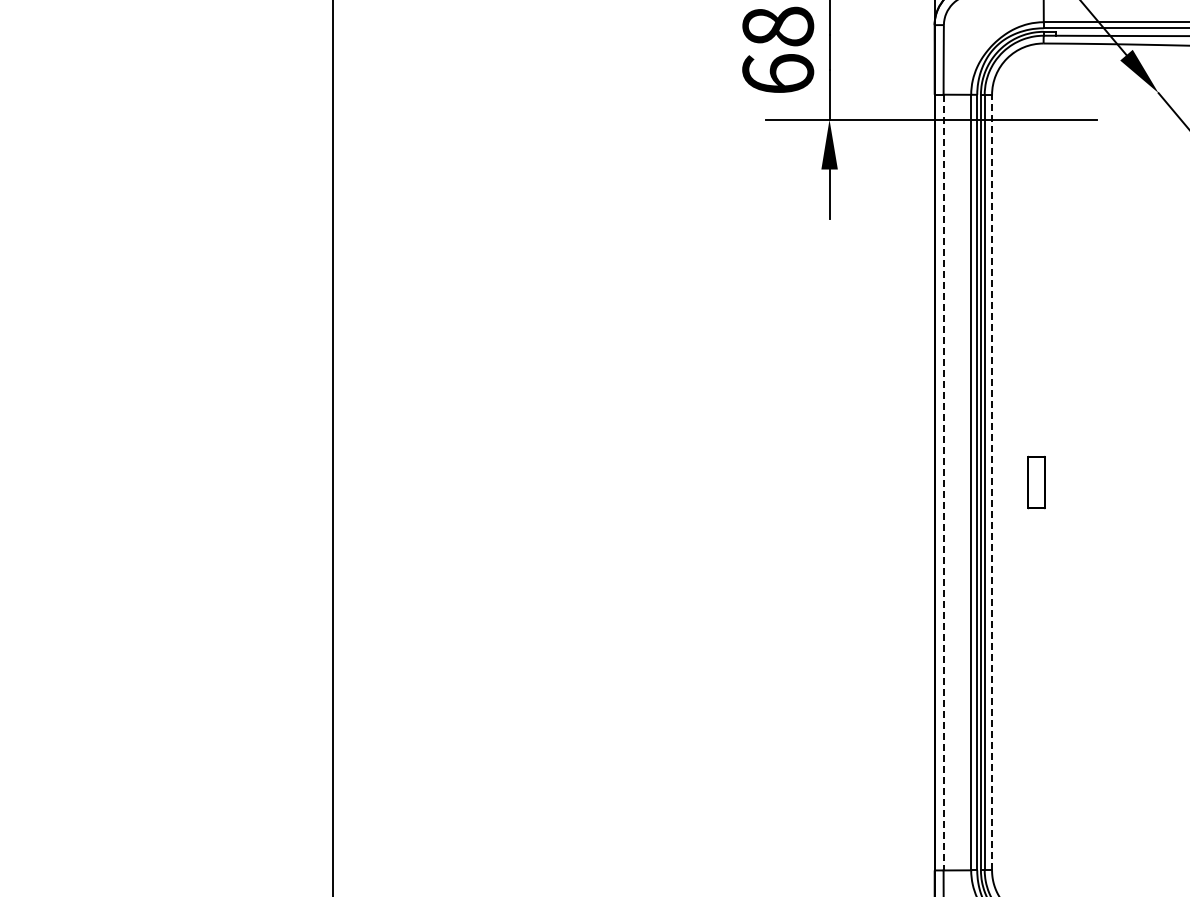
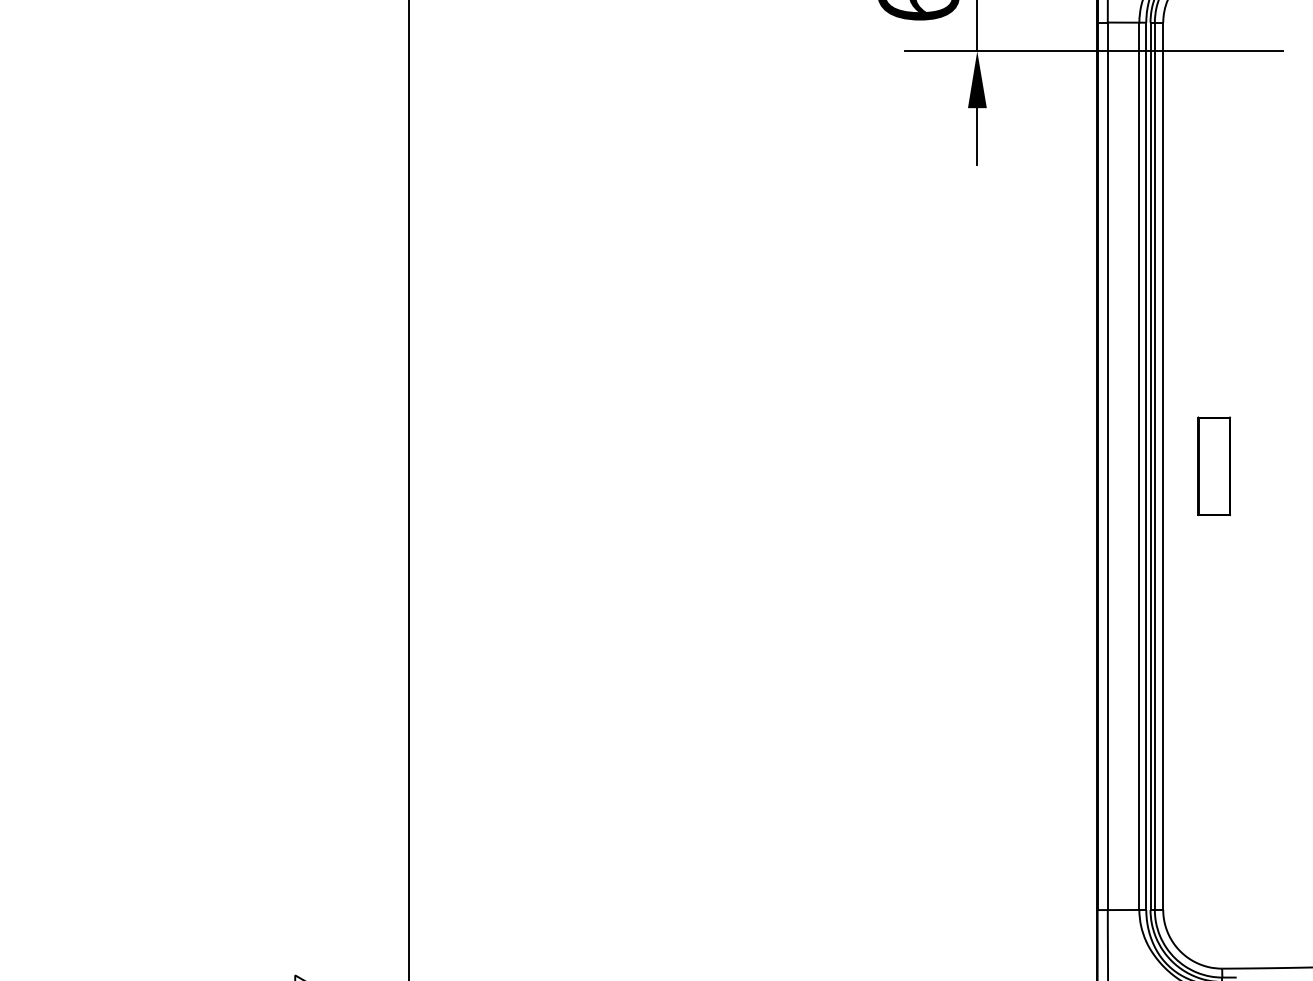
line: (943, 482) -> (1107, 466), dashed -> solid
line: (992, 482) -> (1163, 466), dashed -> solid
part: (1036, 482) -> (1214, 466), size x1.67

